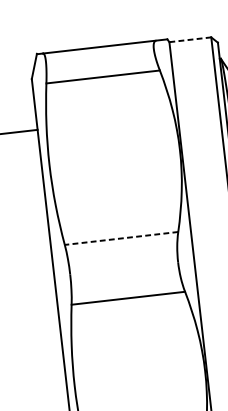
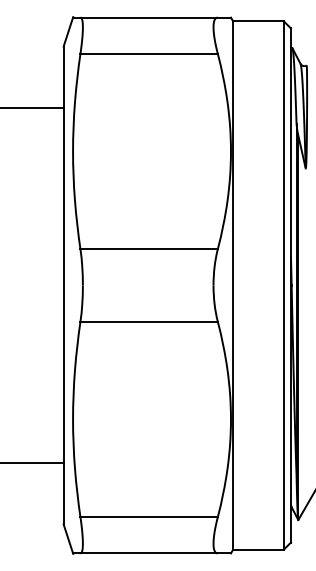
line: (190, 39) -> (258, 21), dashed -> solid
line: (121, 238) -> (149, 249), dashed -> solid

